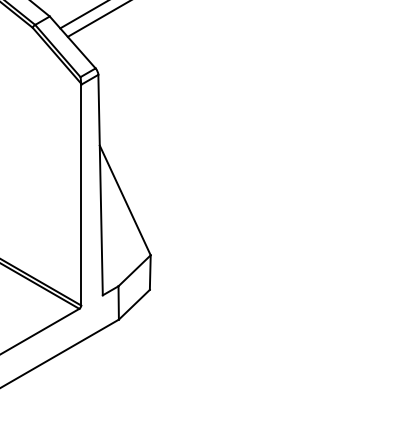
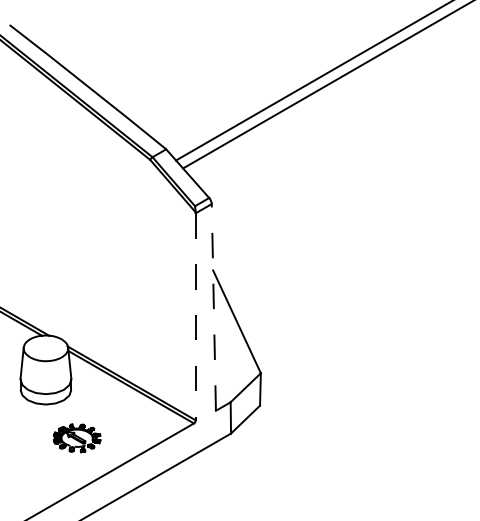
line: (100, 184) -> (213, 306), solid -> dashed
line: (81, 194) -> (195, 316), solid -> dashed

